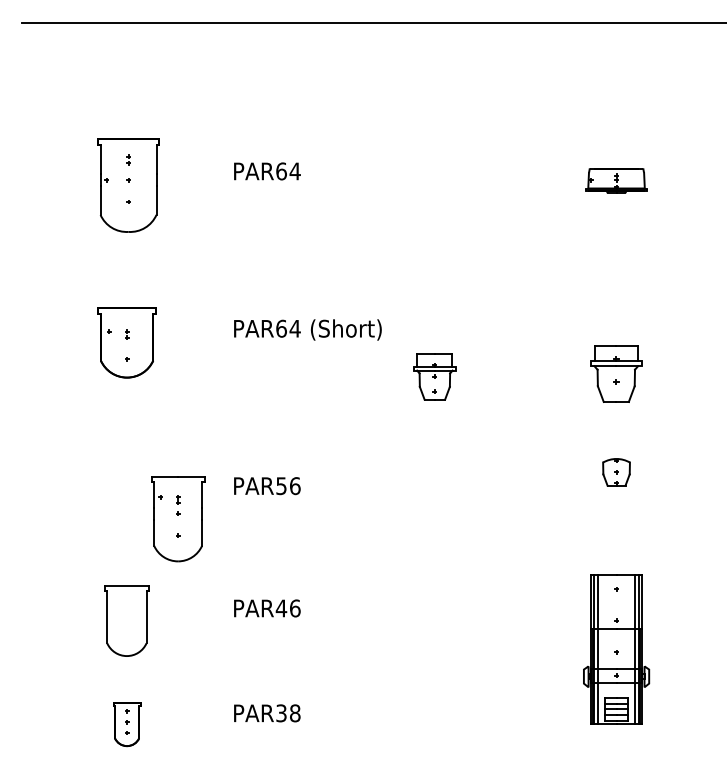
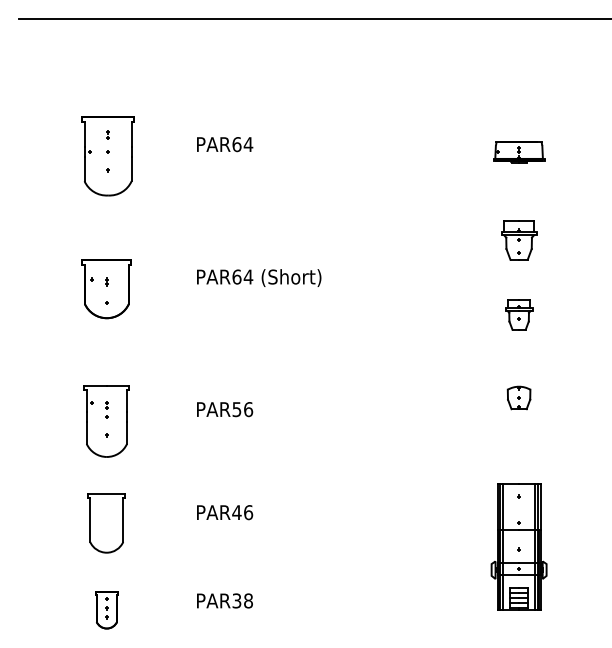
part: (617, 373) -> (519, 314), size x0.62
part: (435, 376) -> (519, 240), moved
part: (177, 519) -> (106, 421), moved

